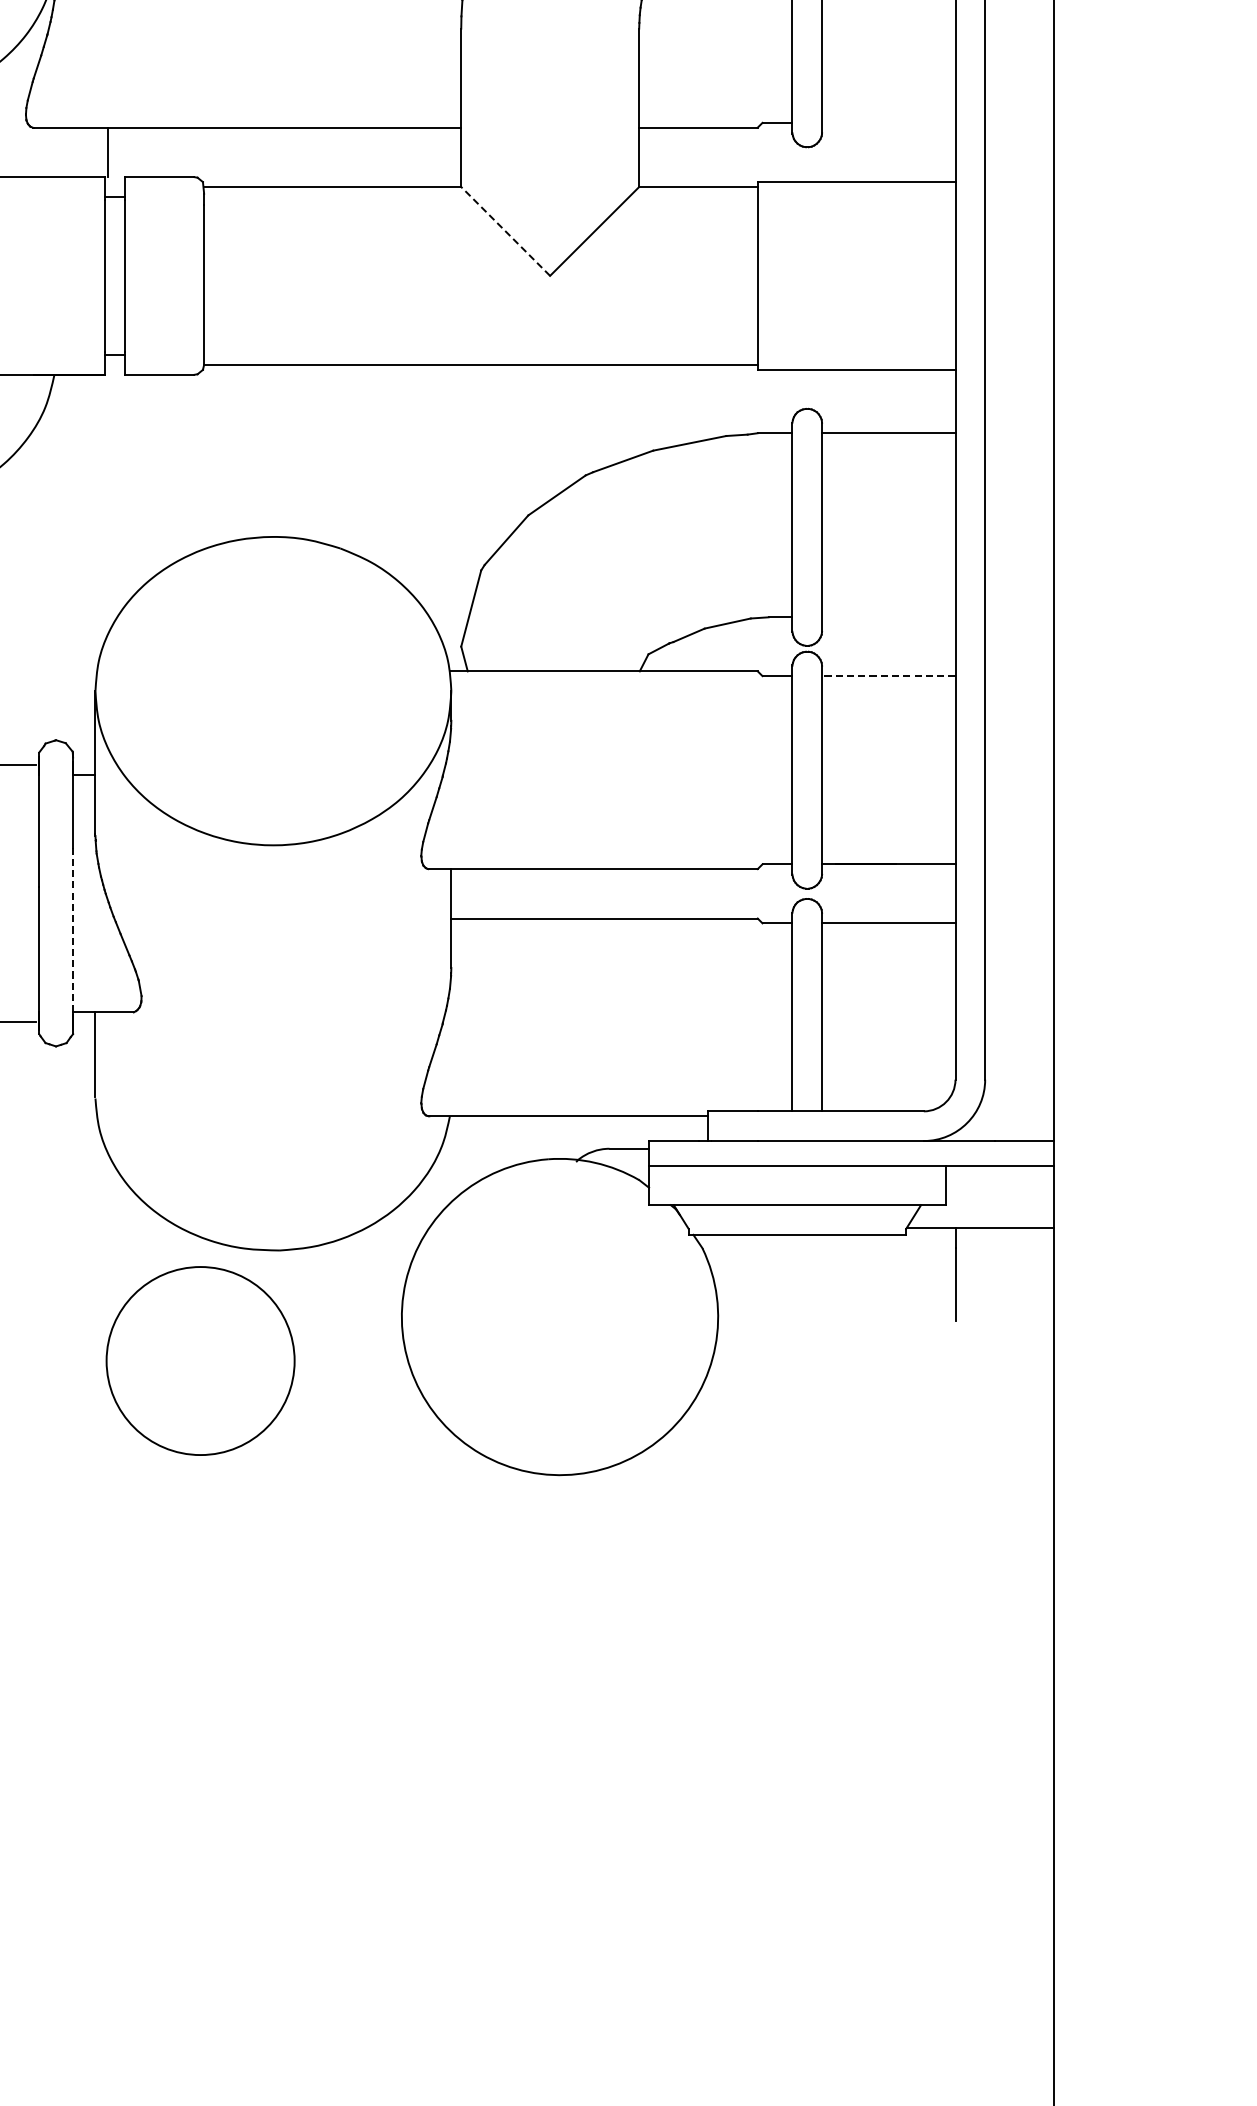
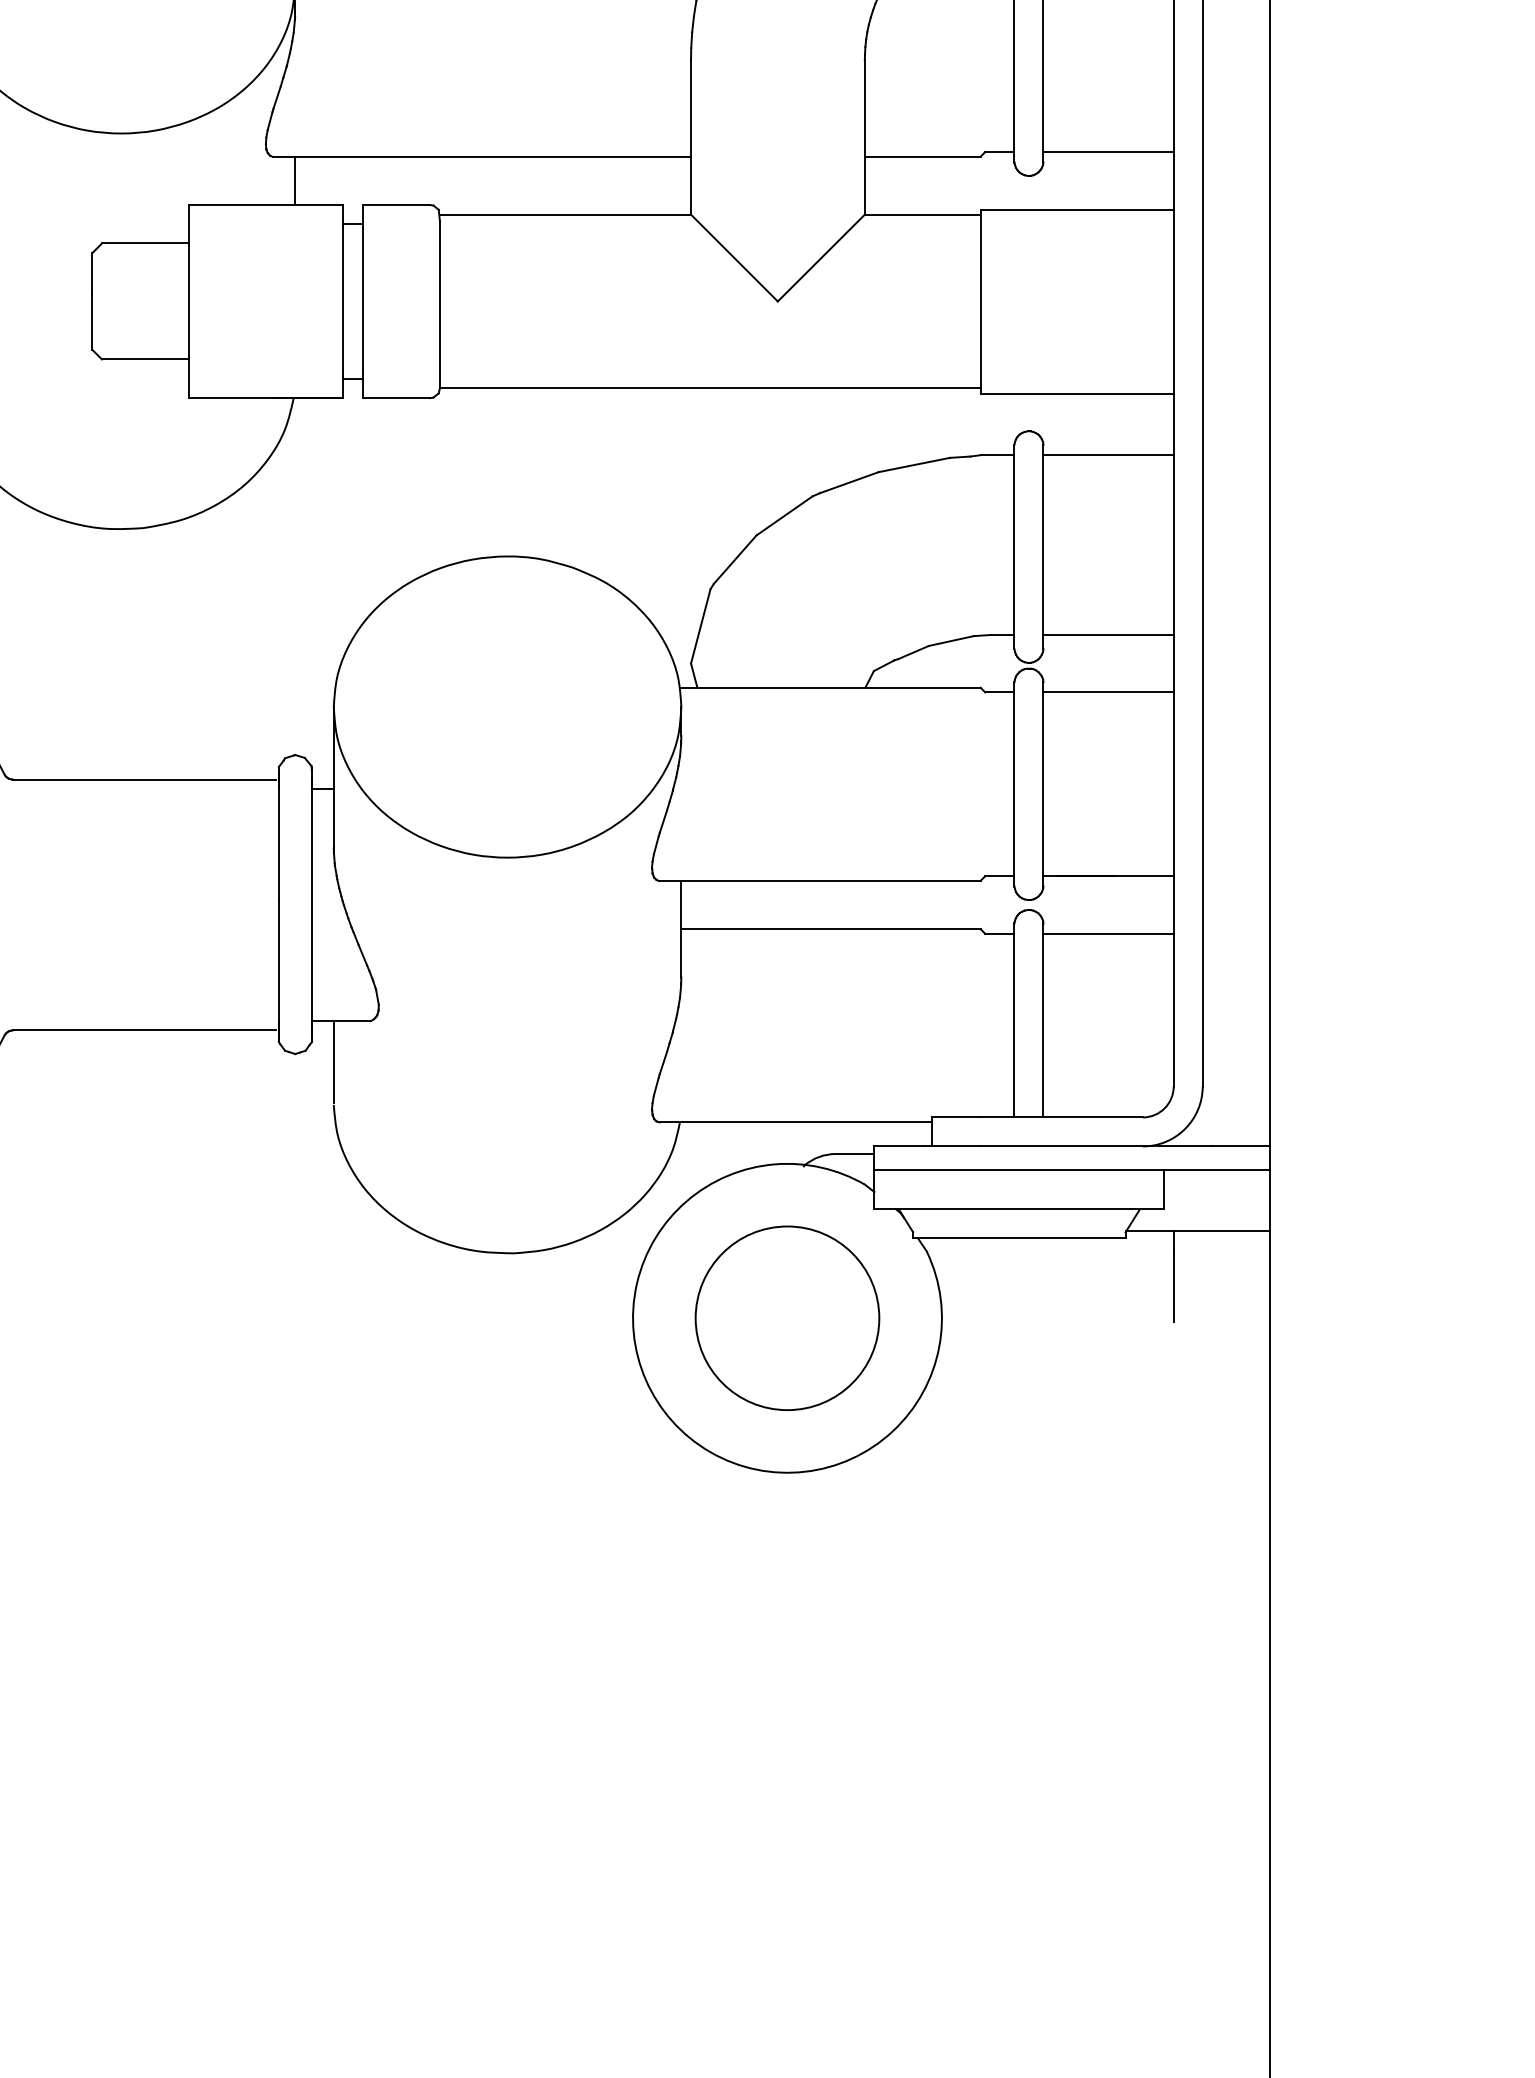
line: (888, 123) -> (1108, 152), added
line: (108, 151) -> (295, 180), moved
line: (505, 230) -> (734, 257), dashed -> solid
line: (888, 616) -> (1108, 634), added
line: (888, 676) -> (1108, 692), dashed -> solid
line: (72, 938) -> (311, 948), dashed -> solid
circle: (200, 1360) -> (787, 1317), moved

